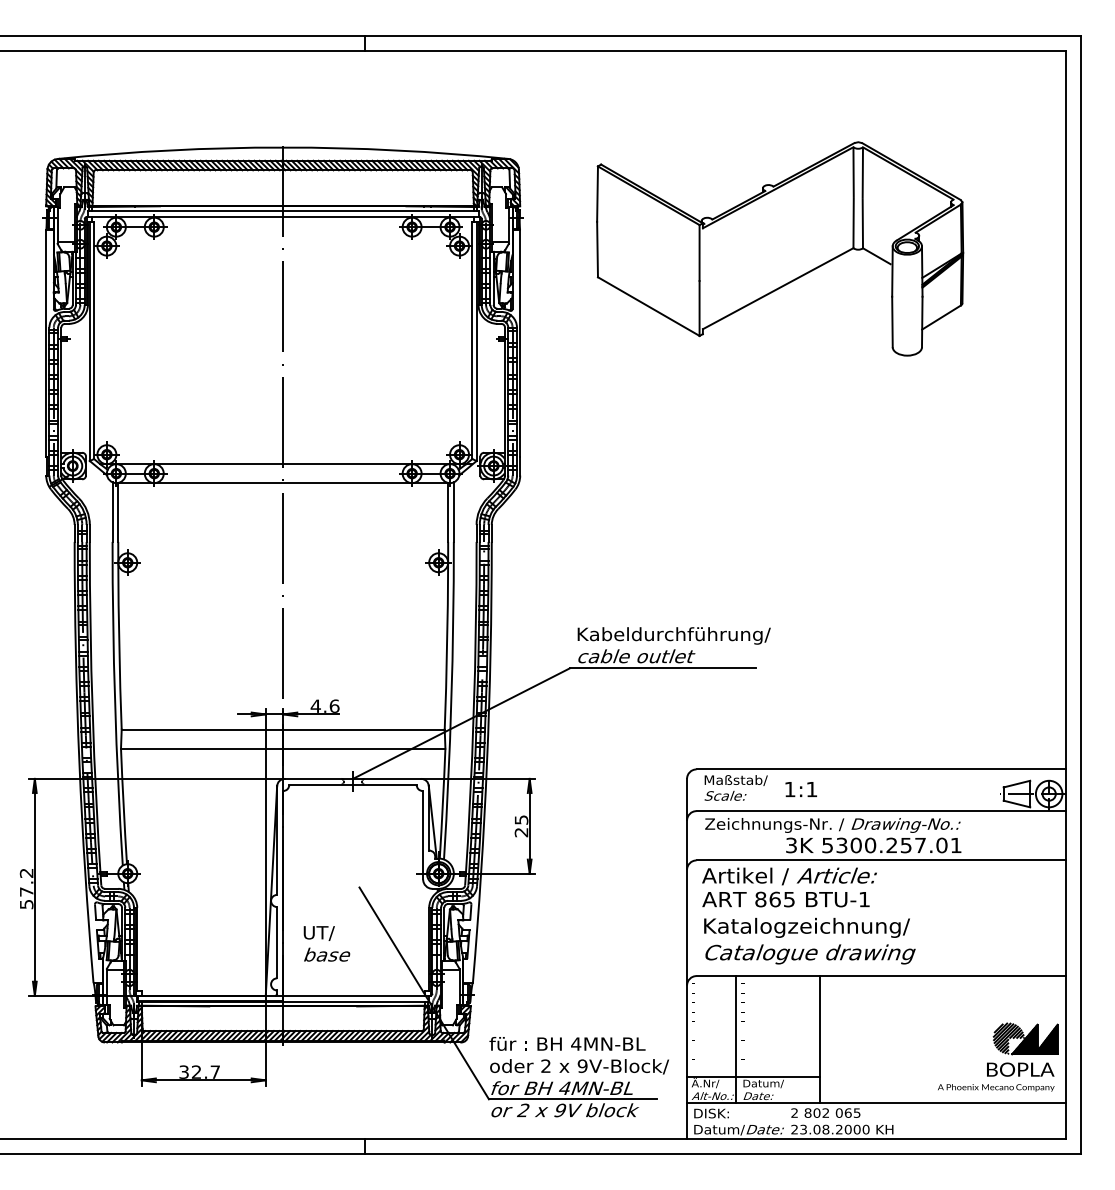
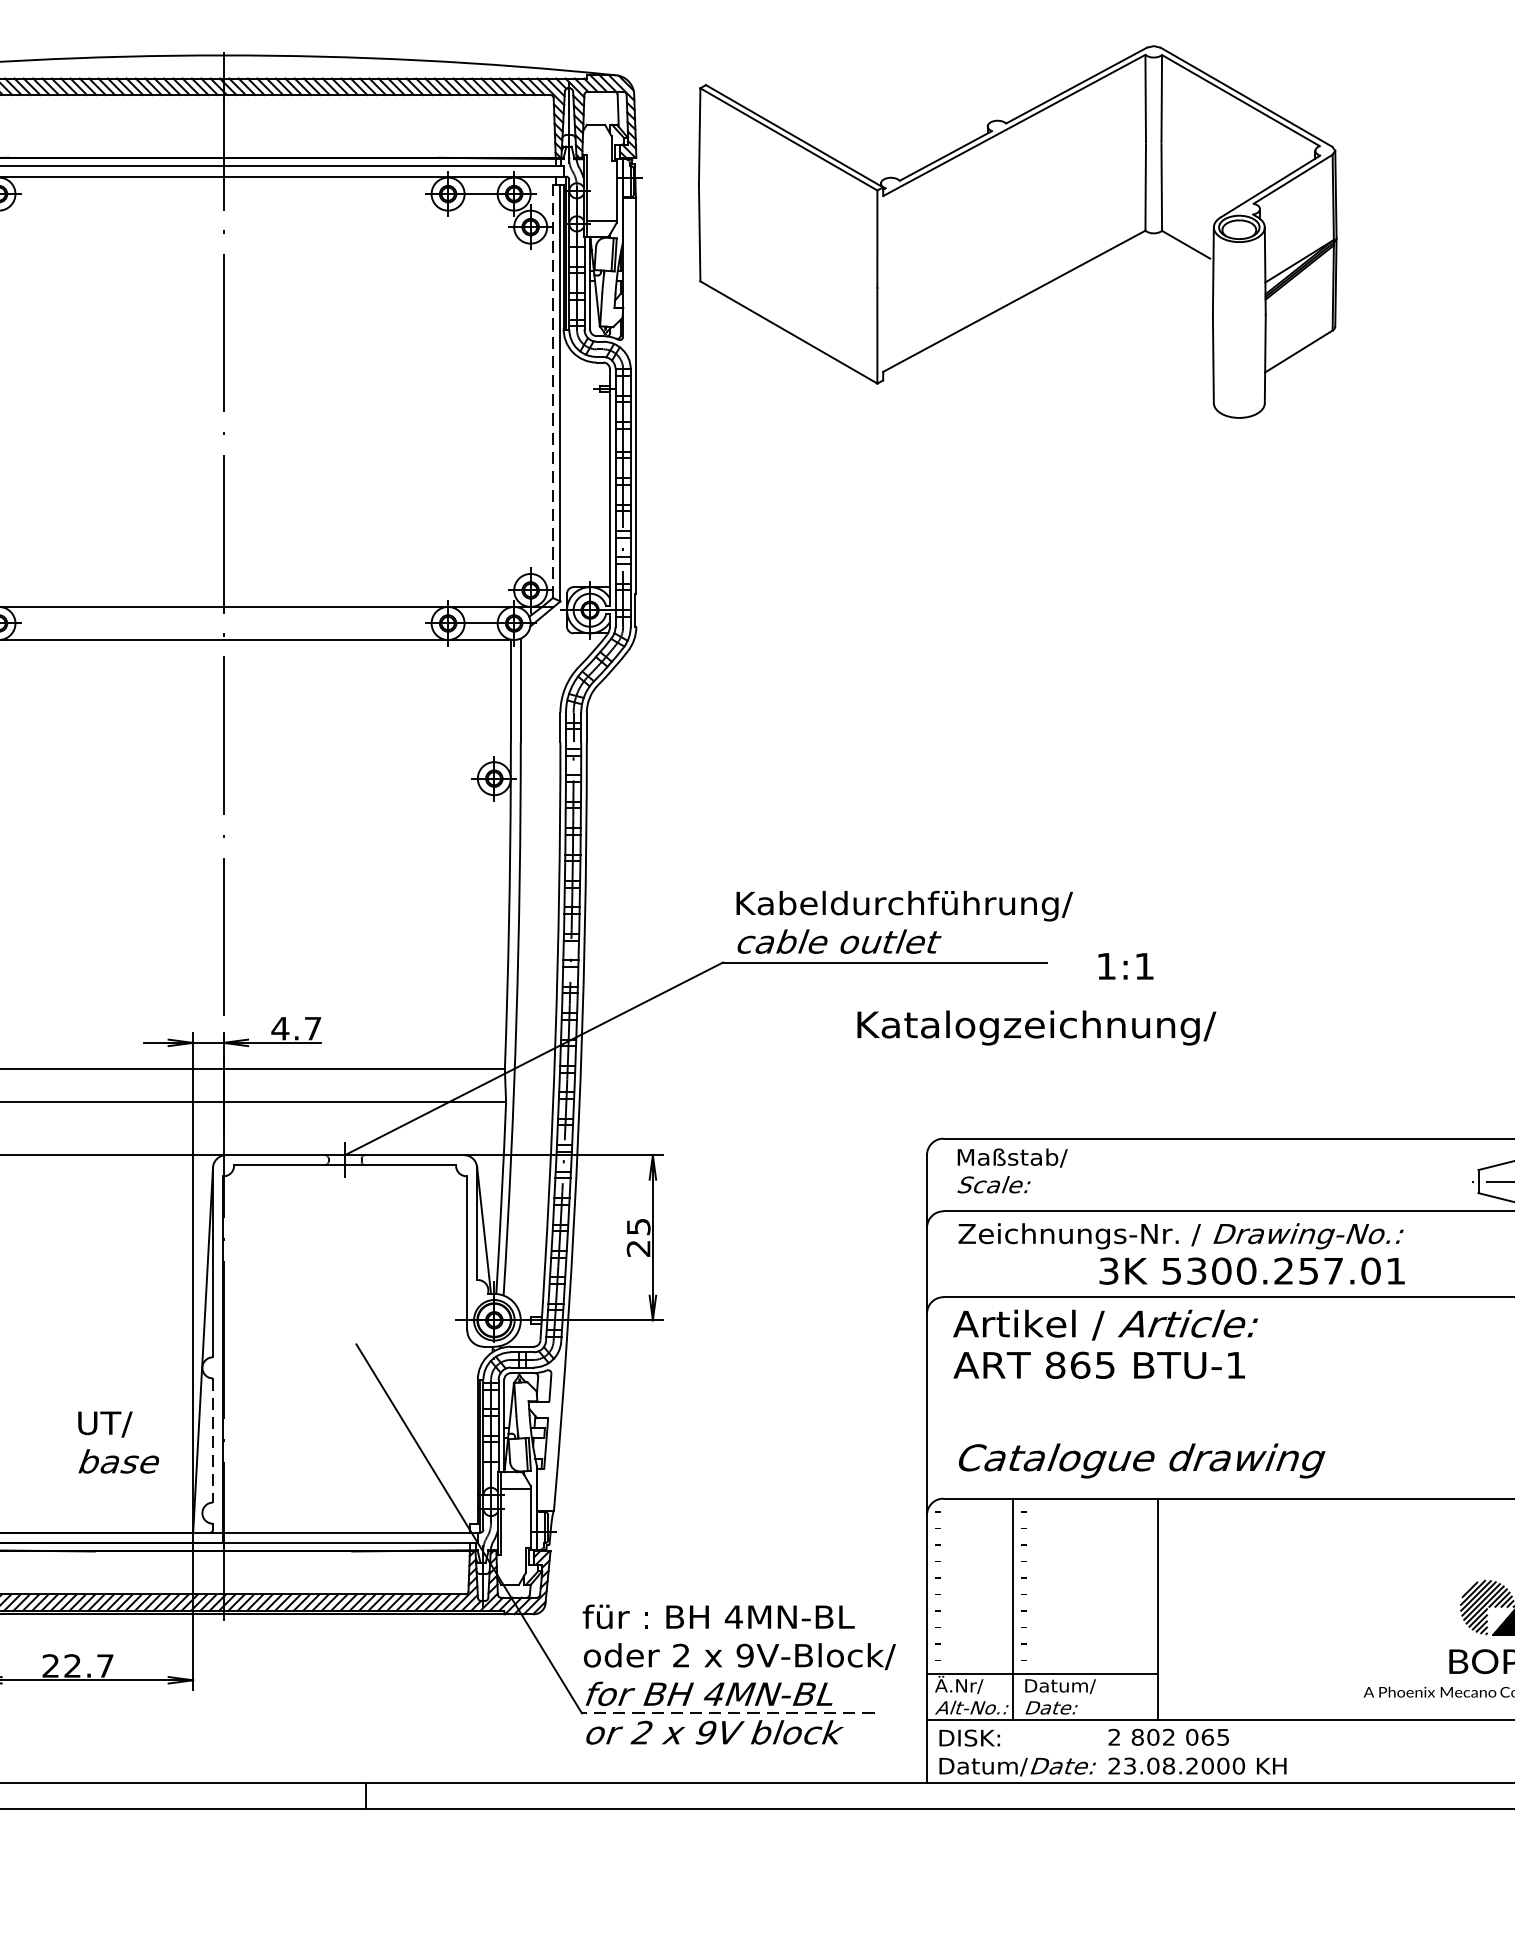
part: (780, 248) -> (1018, 231), moved
line: (472, 340) -> (553, 391), solid -> dashed
text: (334, 705) -> (312, 1027), 4.6 -> 4.7
text: (800, 789) -> (1124, 966), moved
text: (806, 927) -> (1035, 1027), moved
line: (277, 942) -> (213, 1440), solid -> dashed
text: (326, 943) -> (117, 1441), moved
text: (183, 1071) -> (49, 1664), 32.7 -> 22.7
line: (572, 1099) -> (727, 1713), solid -> dashed

